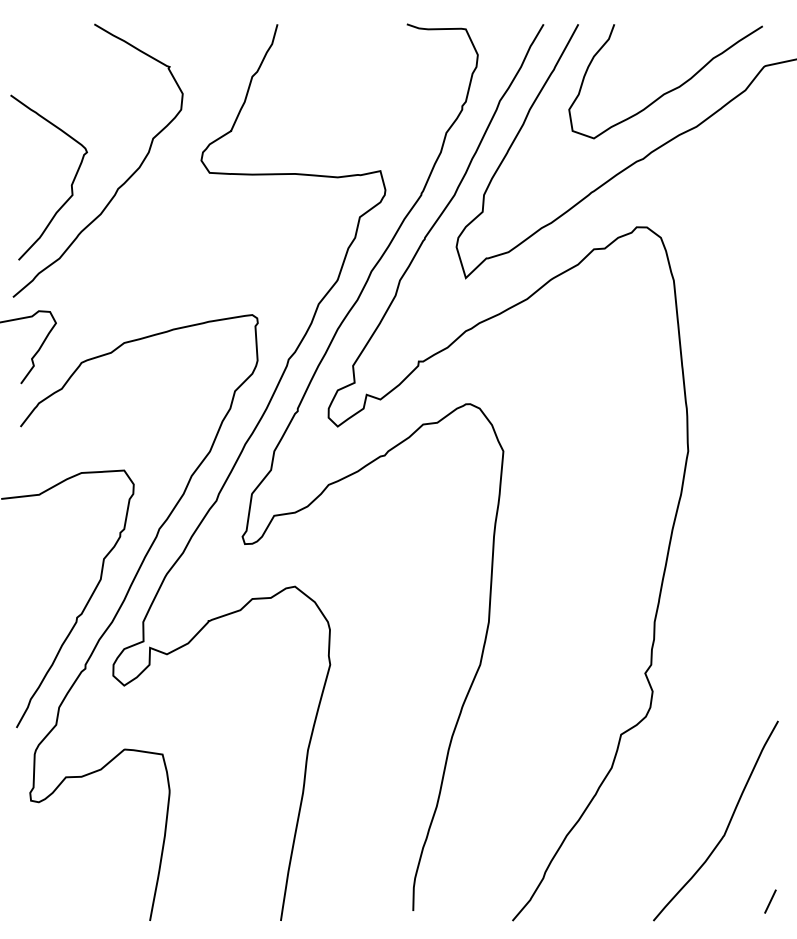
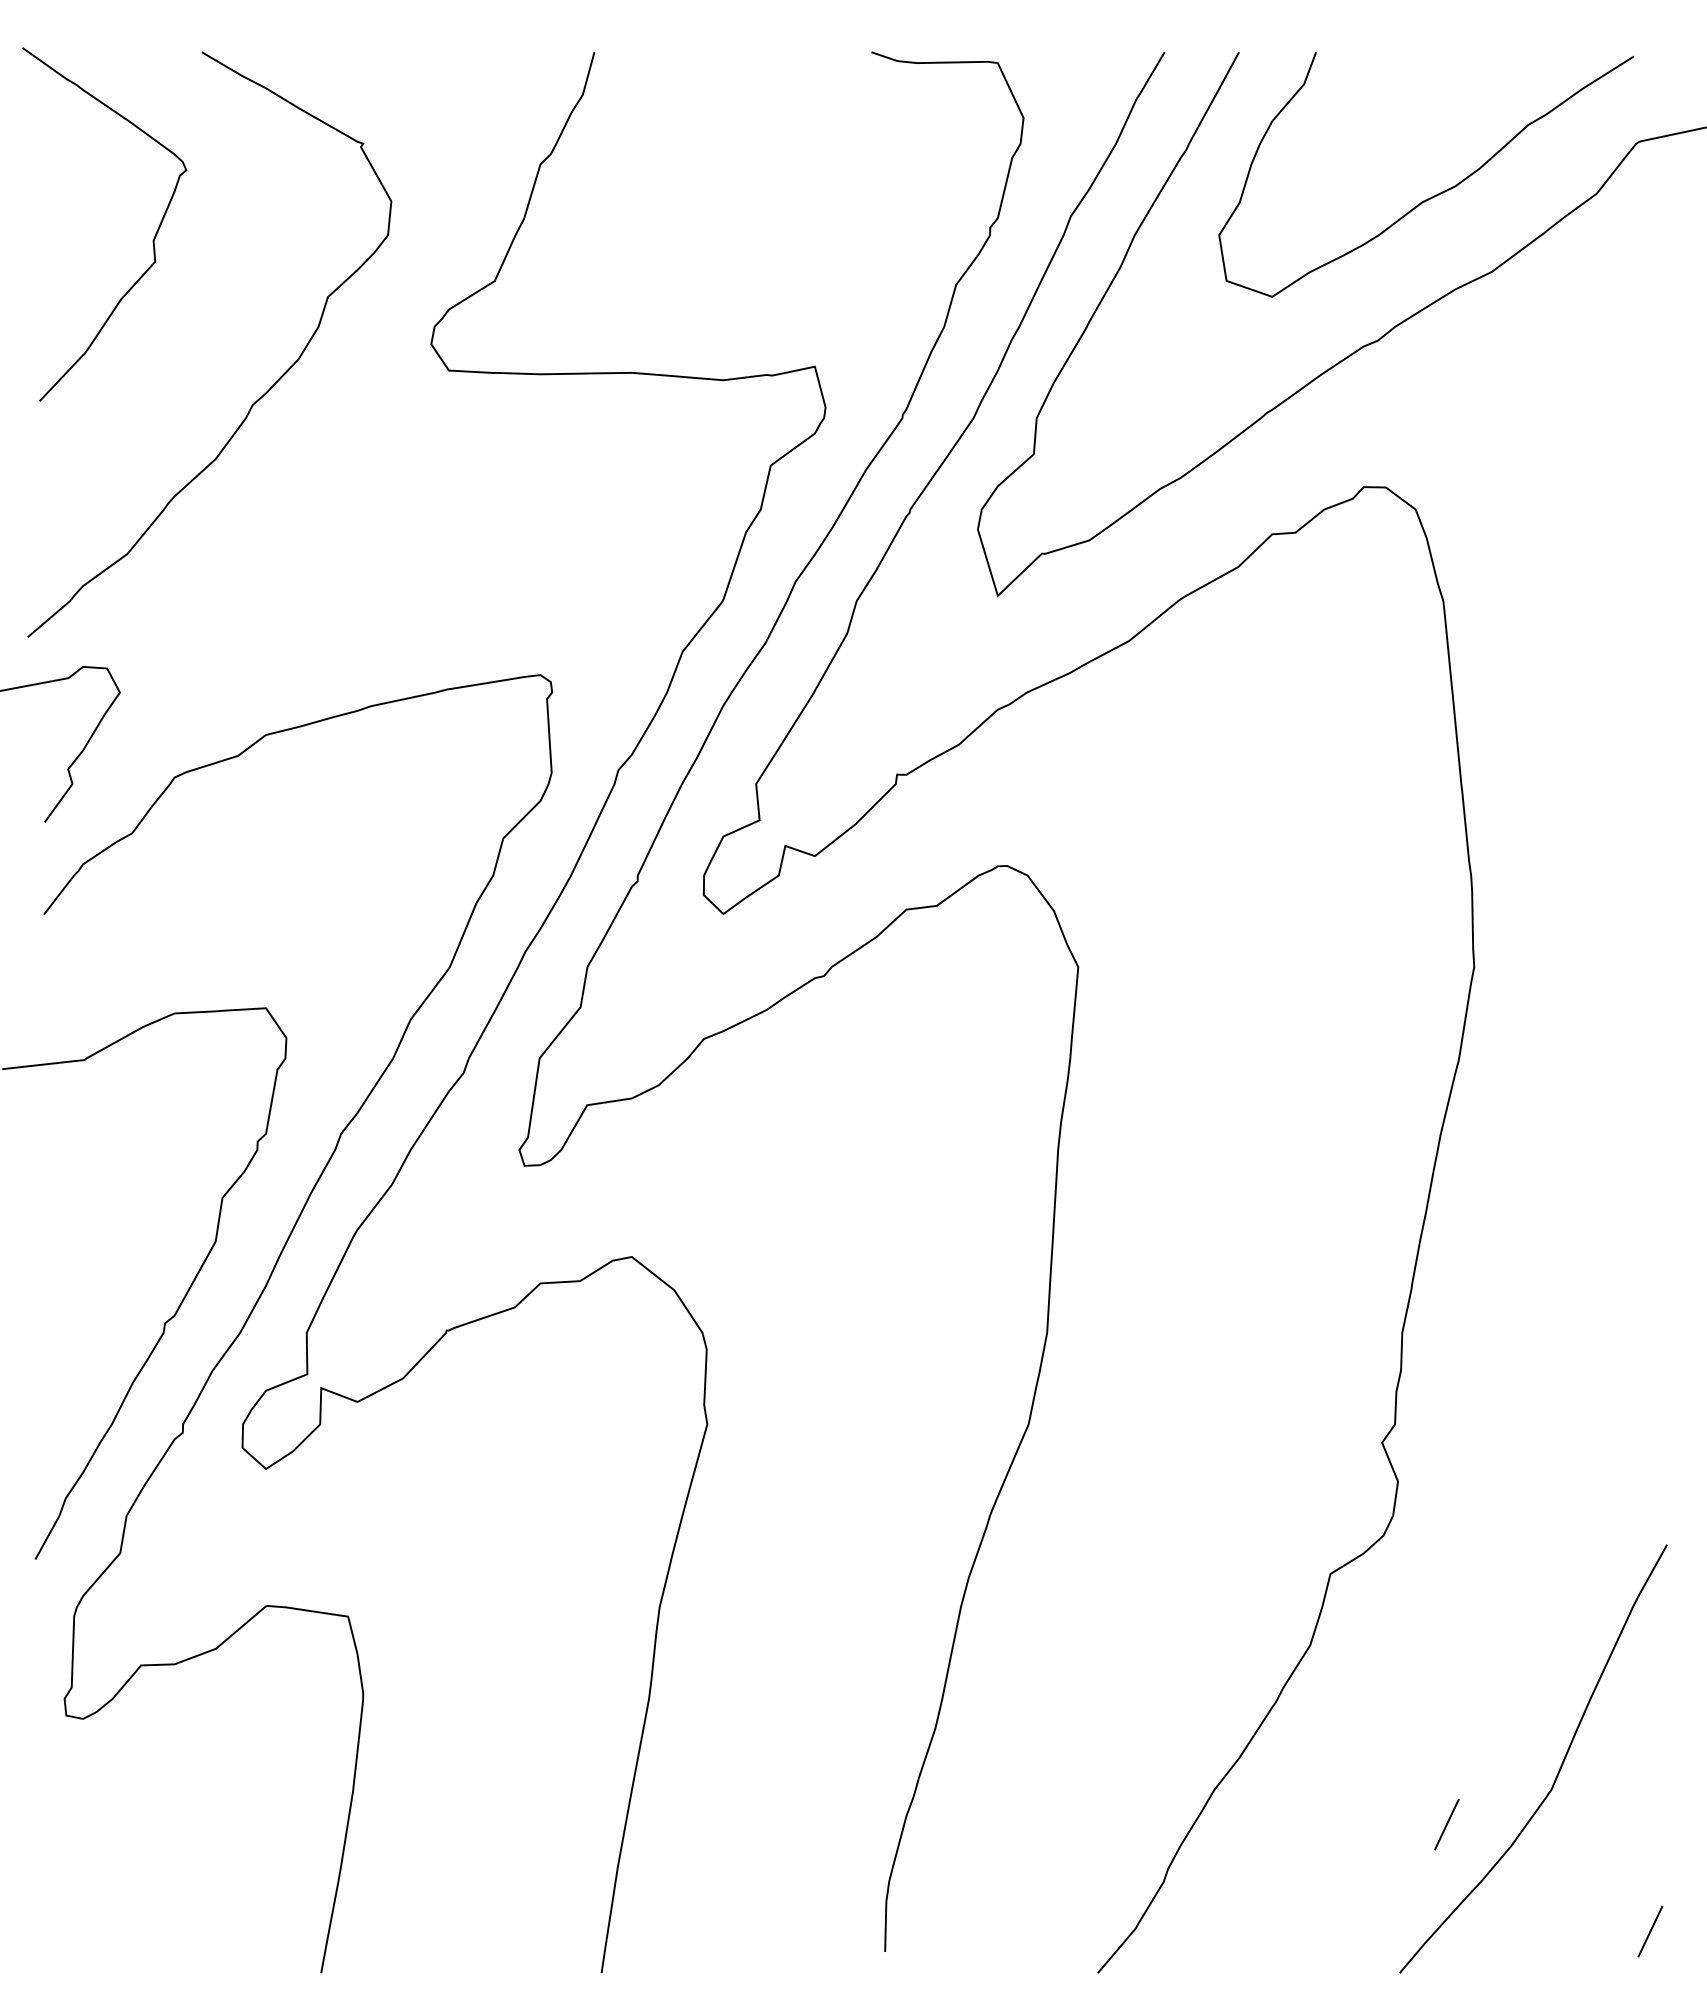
curve: (70, 185) -> (150, 241), moved
line: (675, 851) -> (1446, 1824), added

